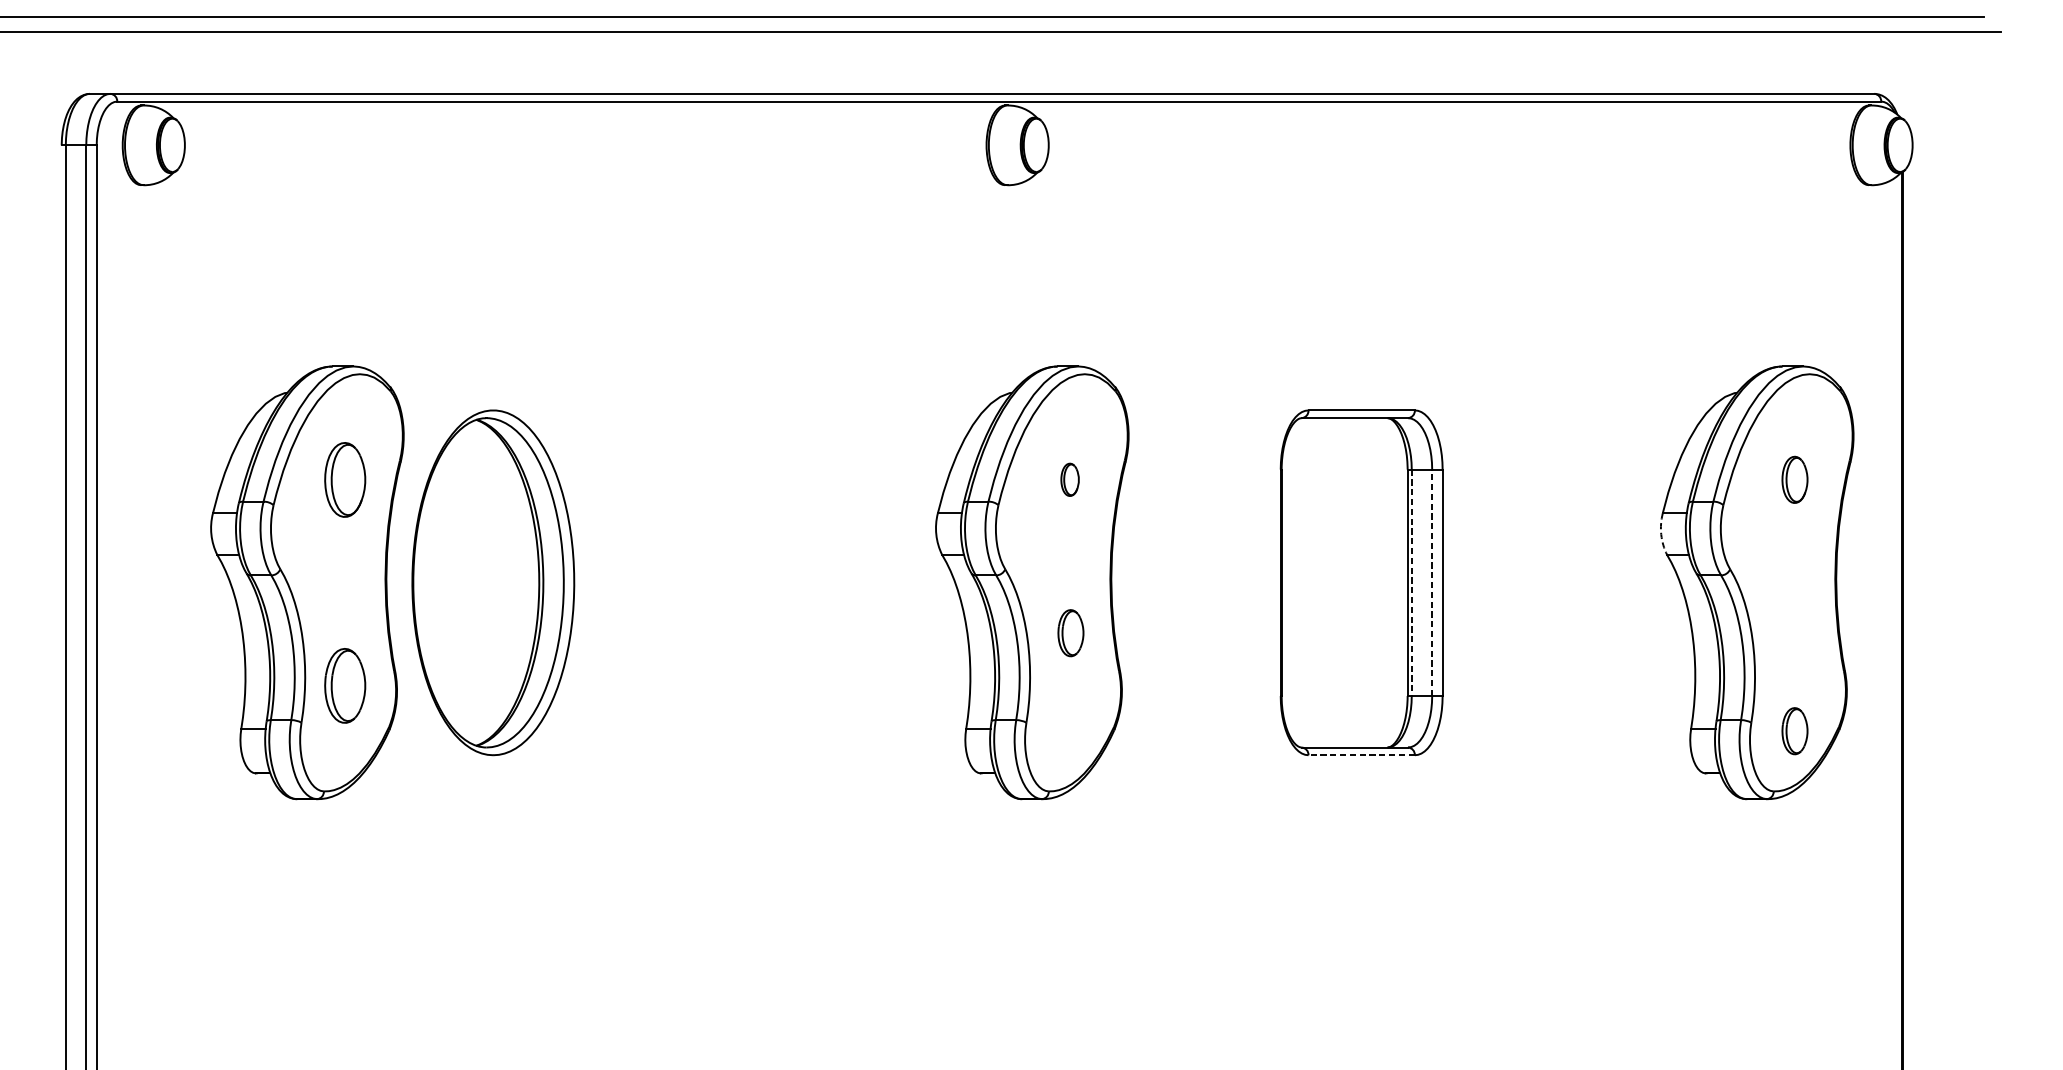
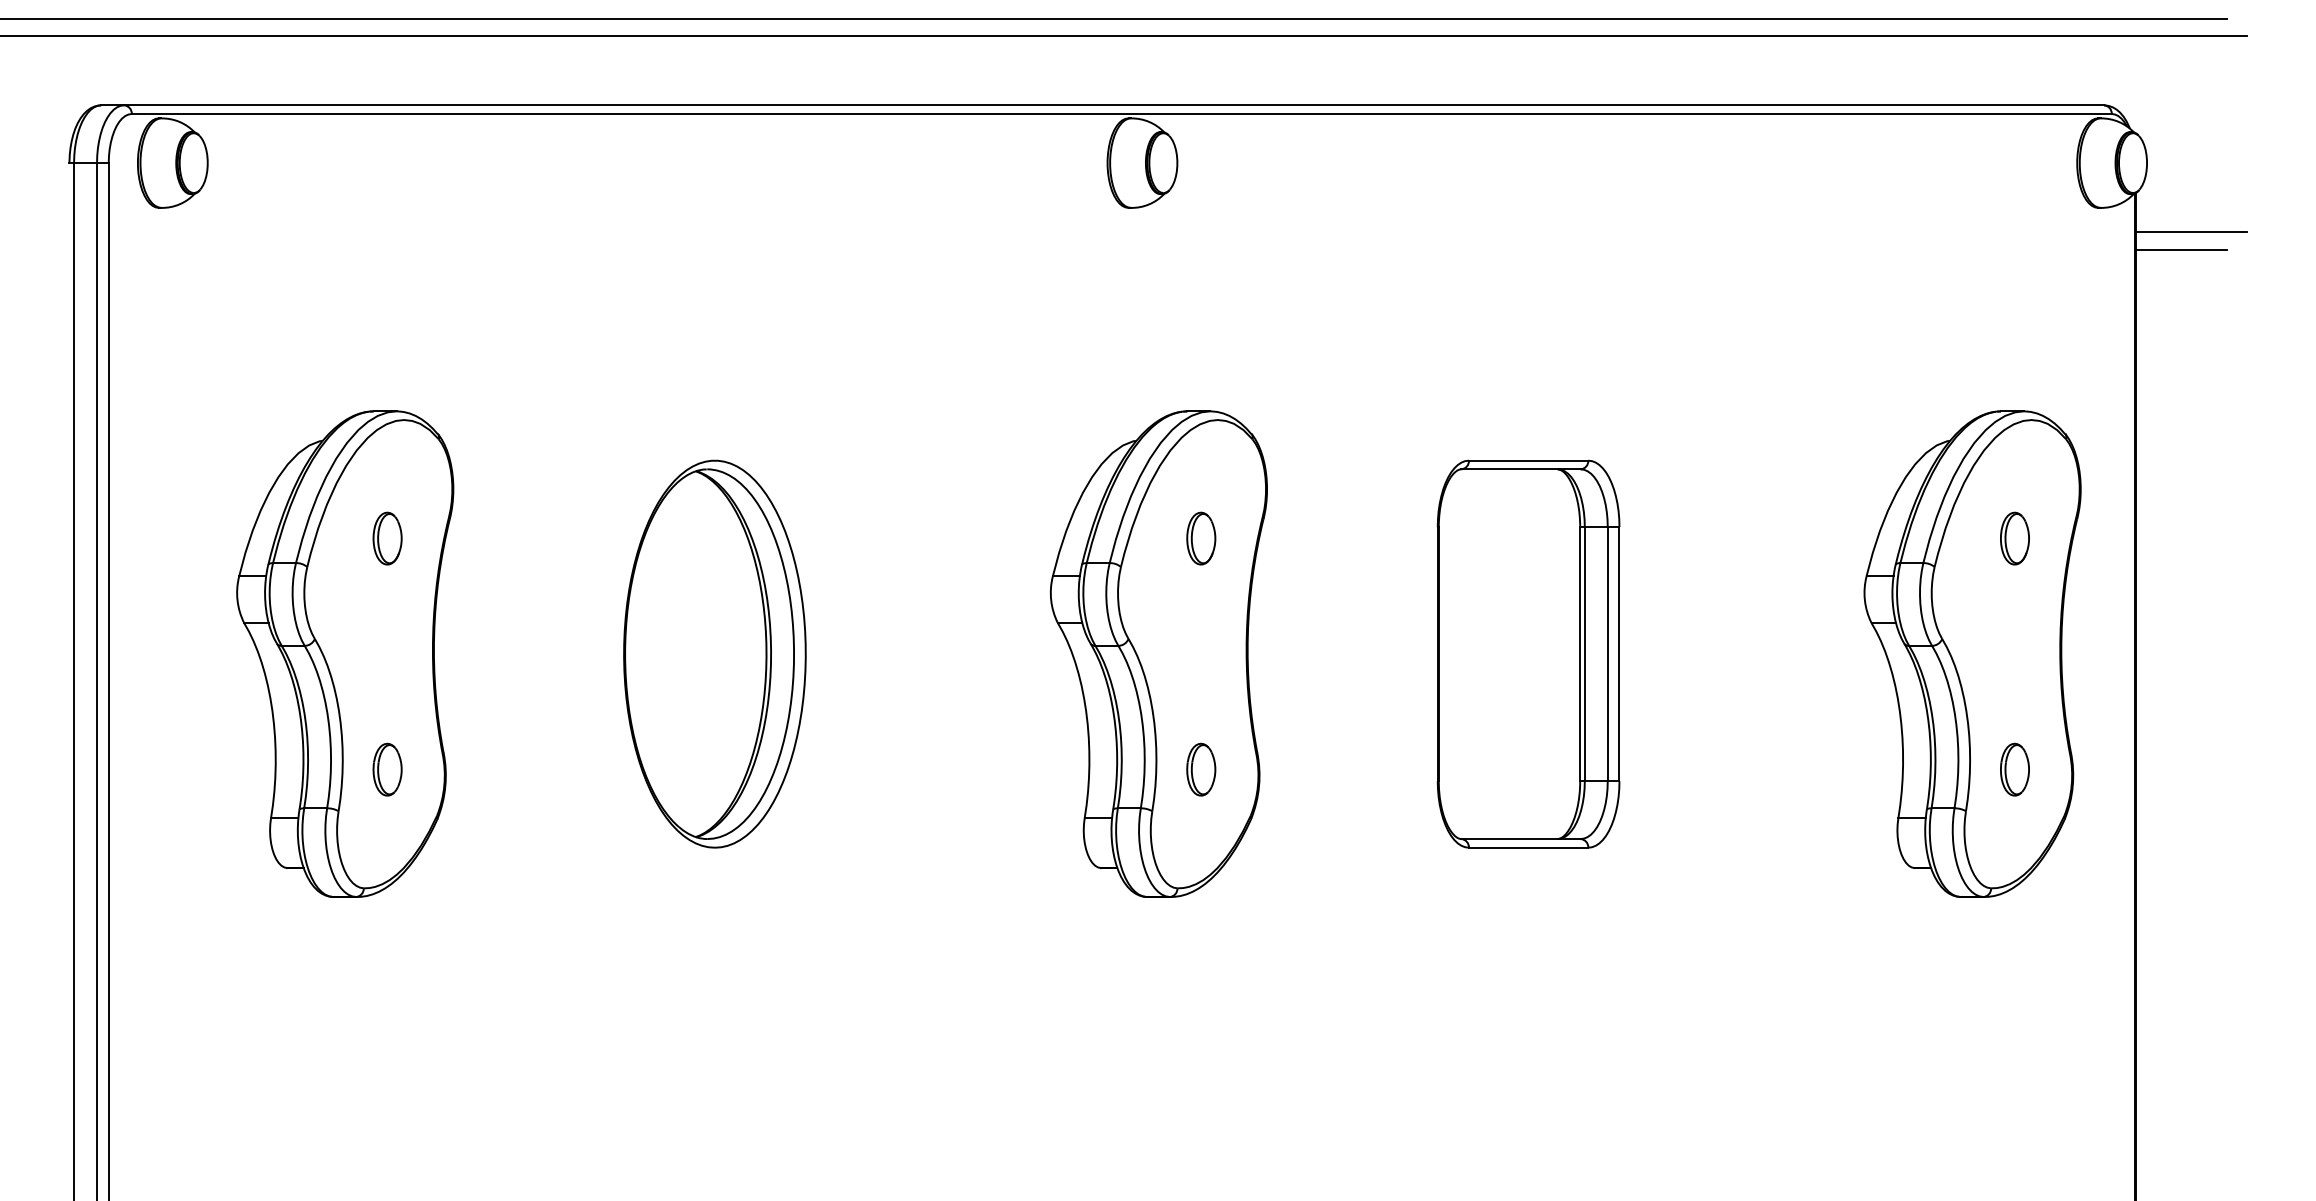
line: (1951, 207) -> (2190, 232), added
line: (1942, 222) -> (2180, 249), added
part: (345, 479) -> (387, 538), size x0.62
part: (1070, 479) -> (1201, 538), size x1.43
arc: (1660, 535) -> (1864, 600), dashed -> solid
part: (492, 582) -> (714, 653), moved
line: (1431, 582) -> (1607, 653), dashed -> solid
line: (1411, 583) -> (1584, 654), dashed -> solid
part: (1071, 632) -> (1201, 769), moved
part: (345, 685) -> (387, 769), size x0.62
part: (1794, 730) -> (2014, 769), moved
line: (1361, 755) -> (1528, 847), dashed -> solid

